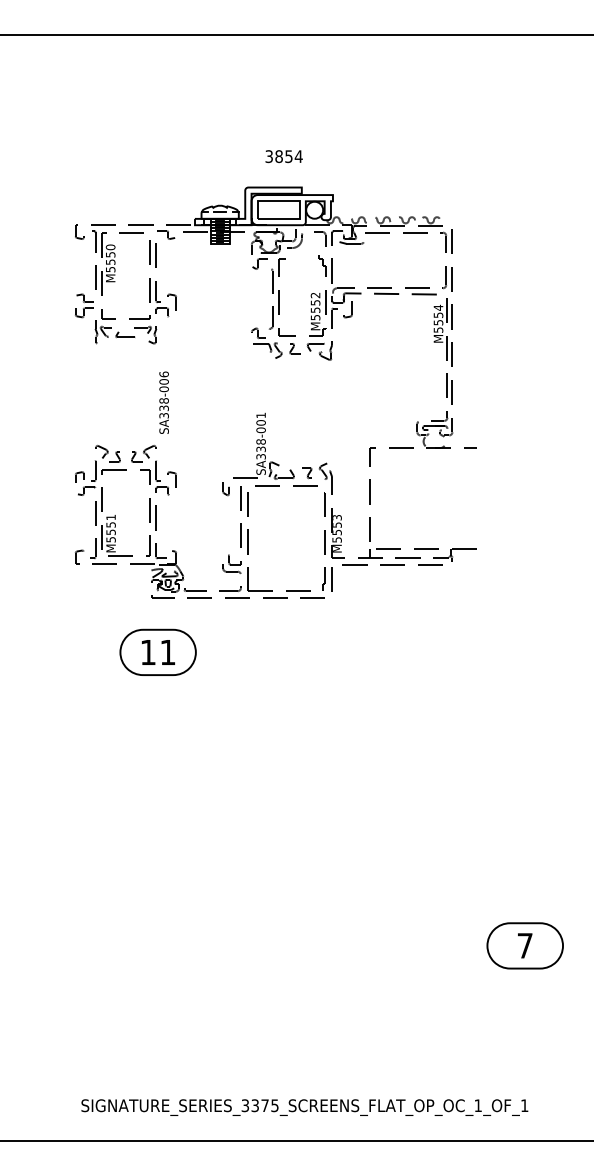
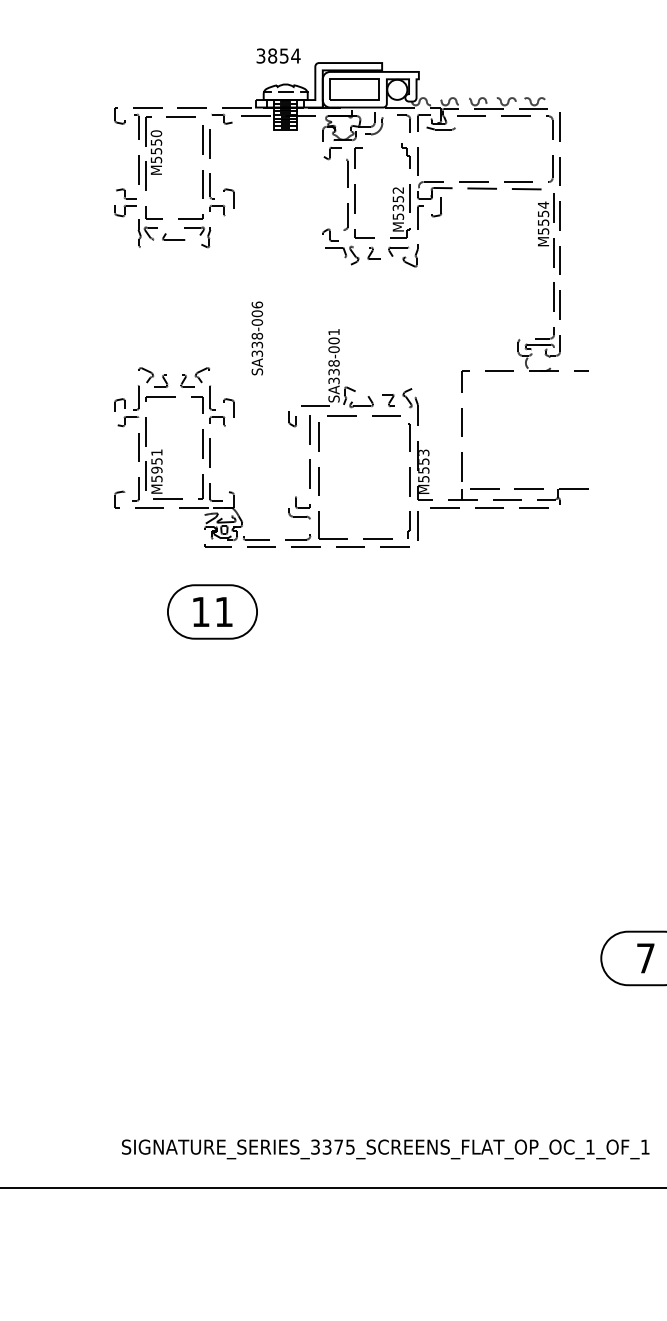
text: (283, 156) -> (277, 55), moved
text: (314, 309) -> (397, 207), M5552 -> M5352
text: (163, 402) -> (256, 338), moved
text: (110, 532) -> (156, 470), M5551 -> M5951

